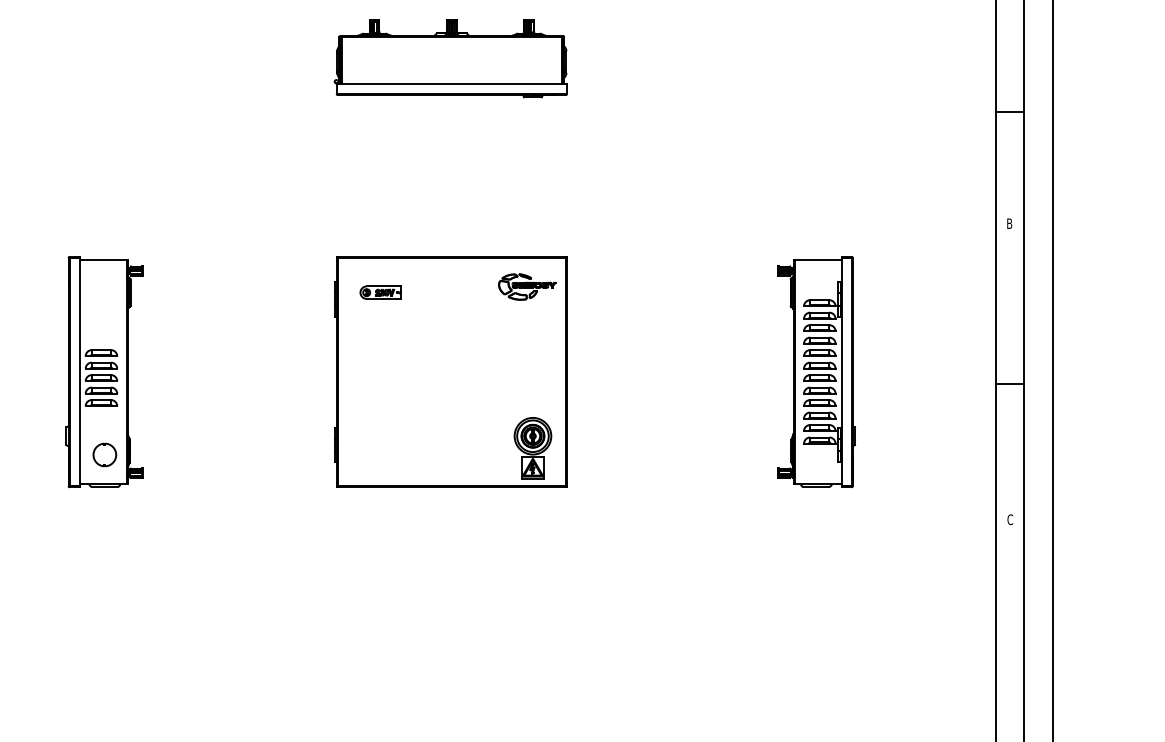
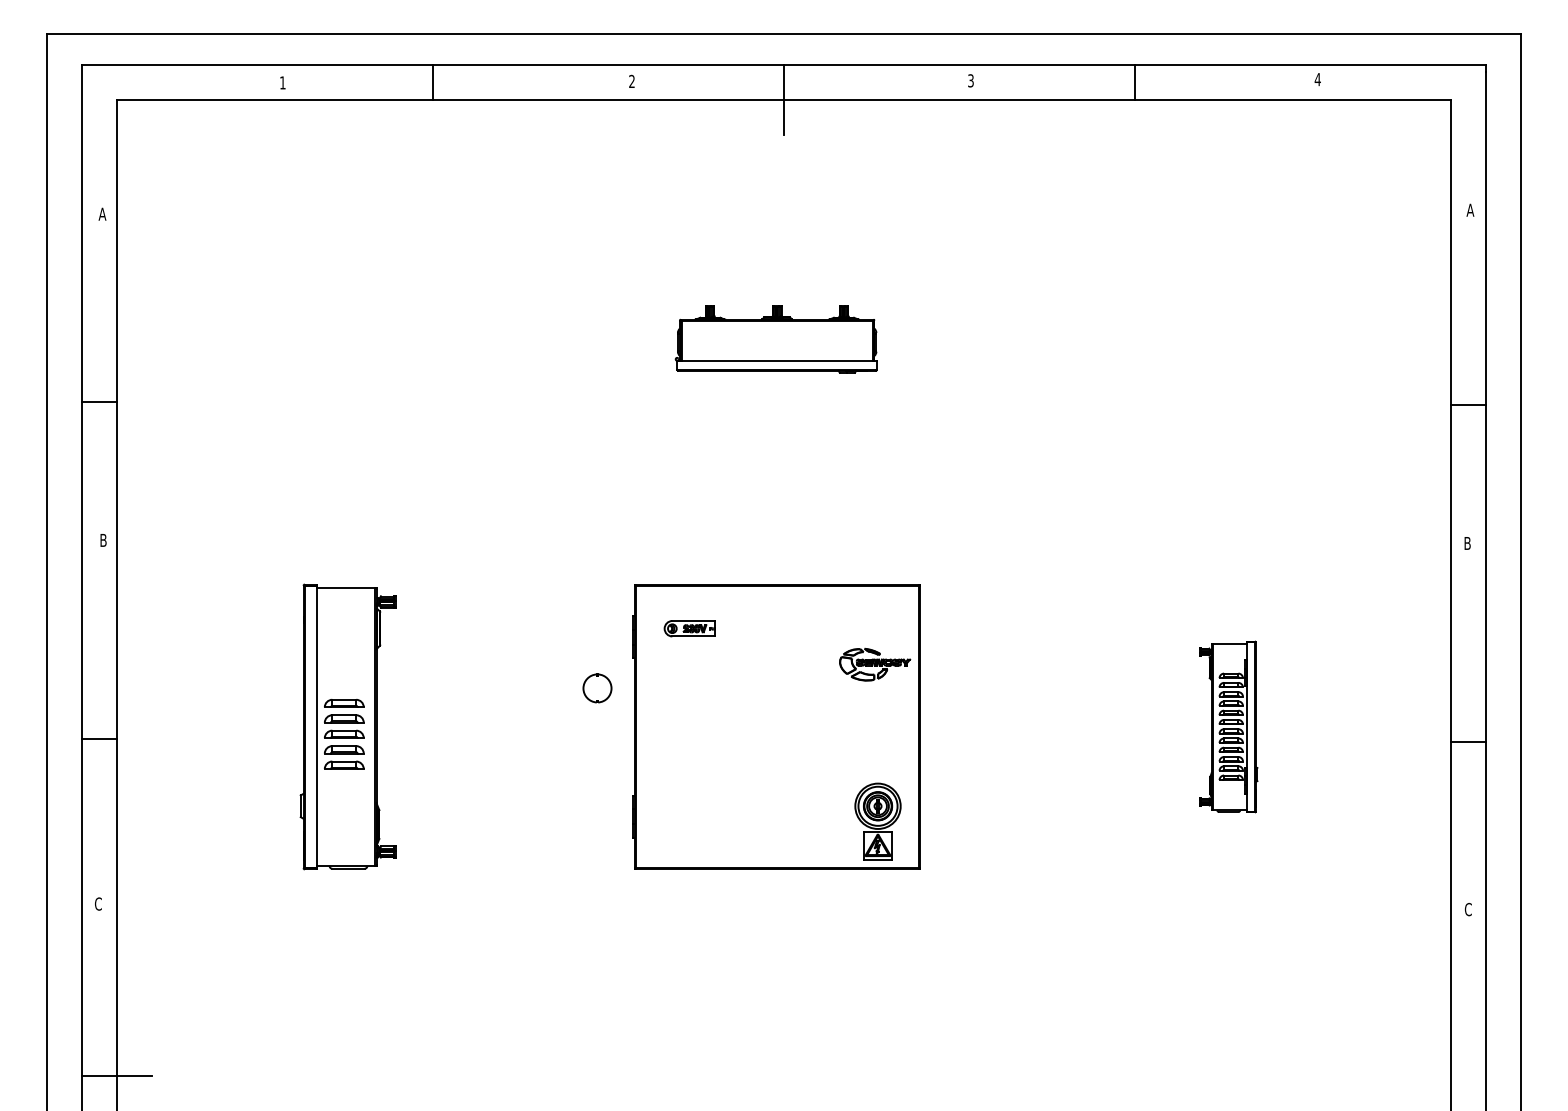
part: (450, 58) -> (775, 339), size x0.7
part: (527, 286) -> (875, 664), moved
part: (816, 371) -> (1228, 726), size x0.6
part: (104, 455) -> (597, 688), moved

